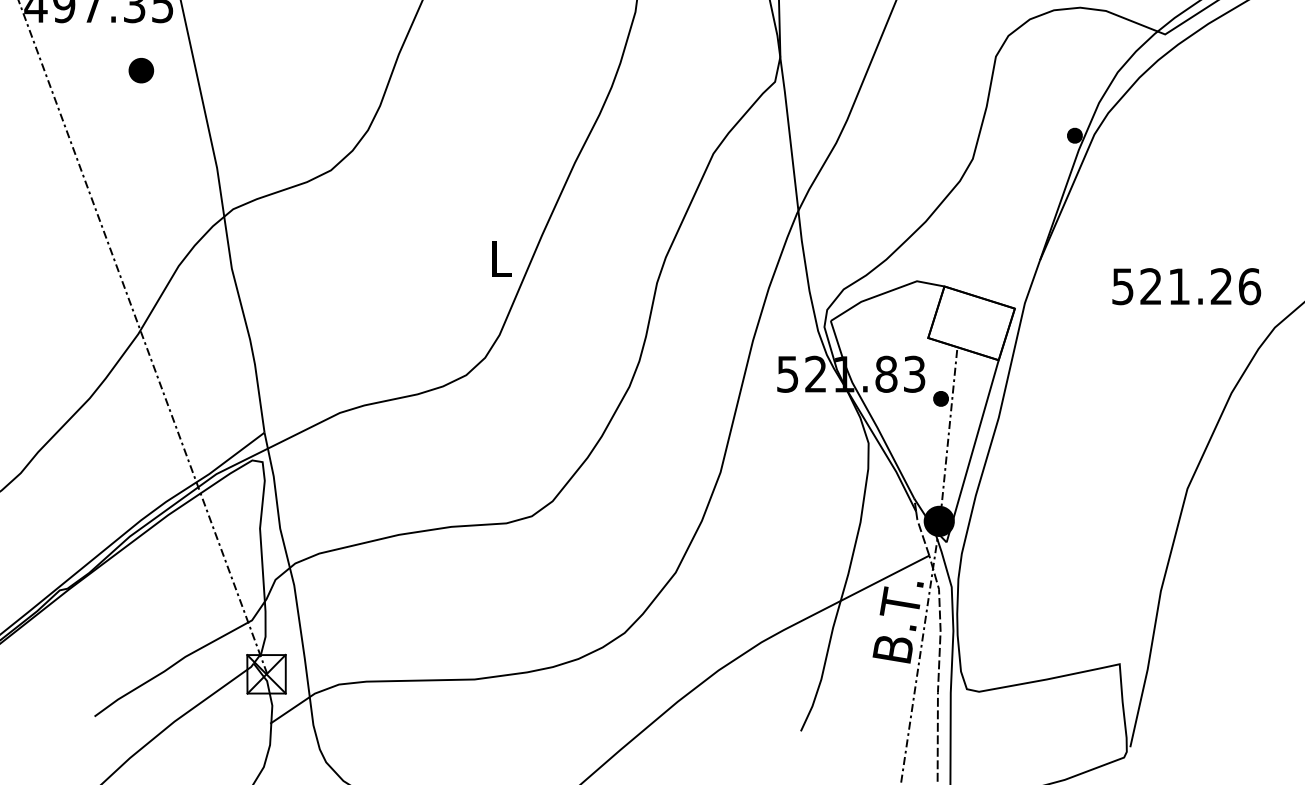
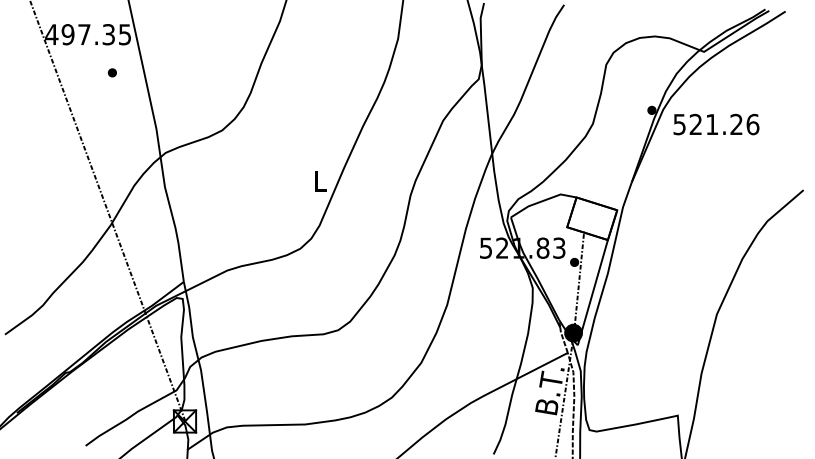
part: (139, 70) -> (111, 72), size x0.62
text: (1186, 286) -> (716, 124), moved

